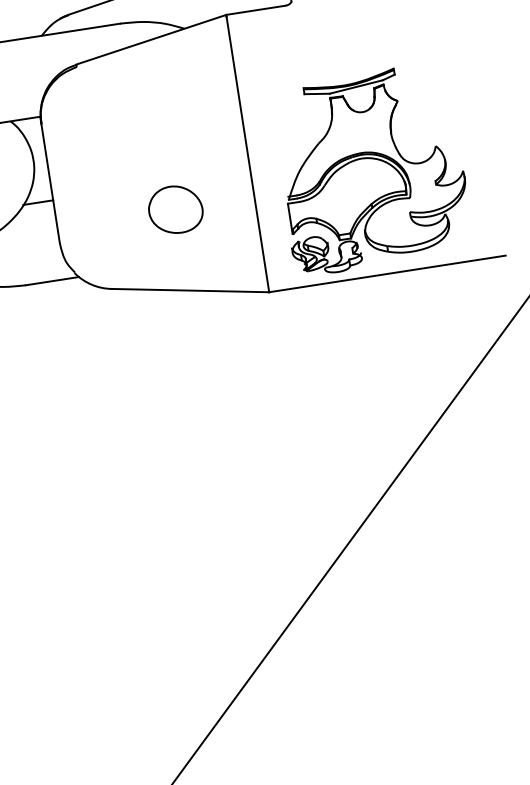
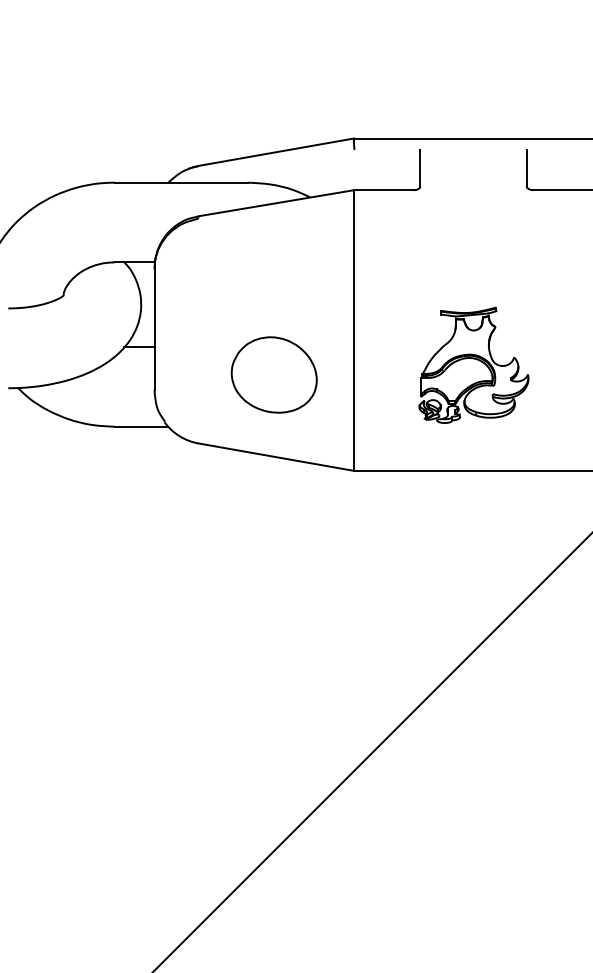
part: (371, 169) -> (473, 365), size x0.6
part: (174, 209) -> (273, 374), size x1.6

